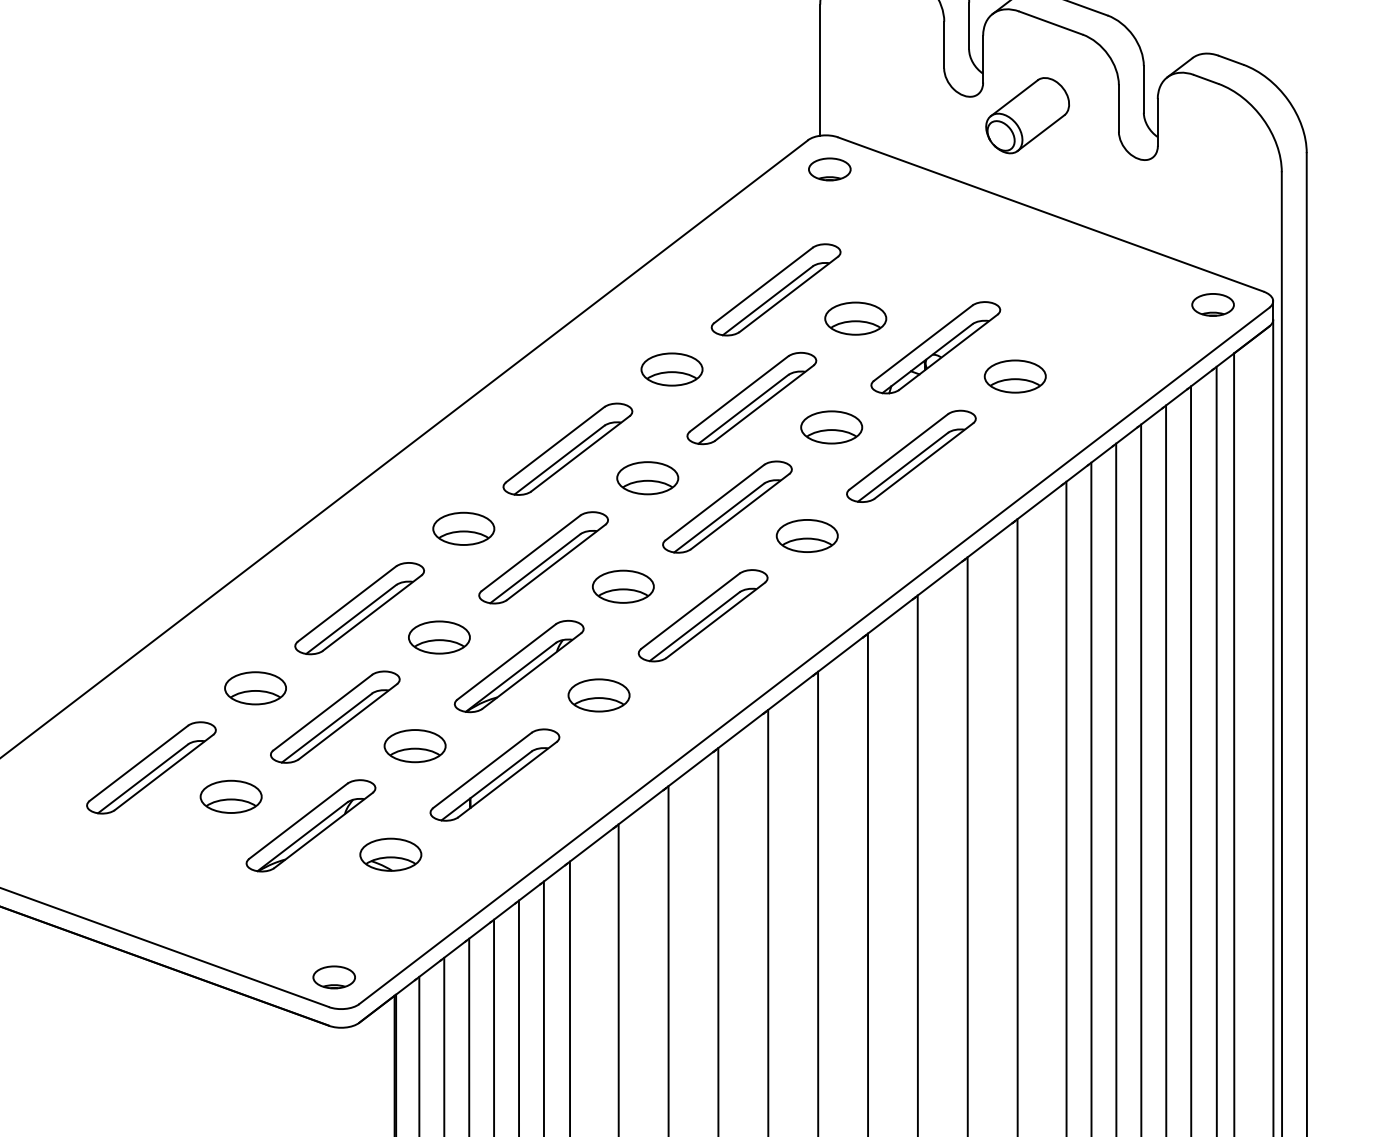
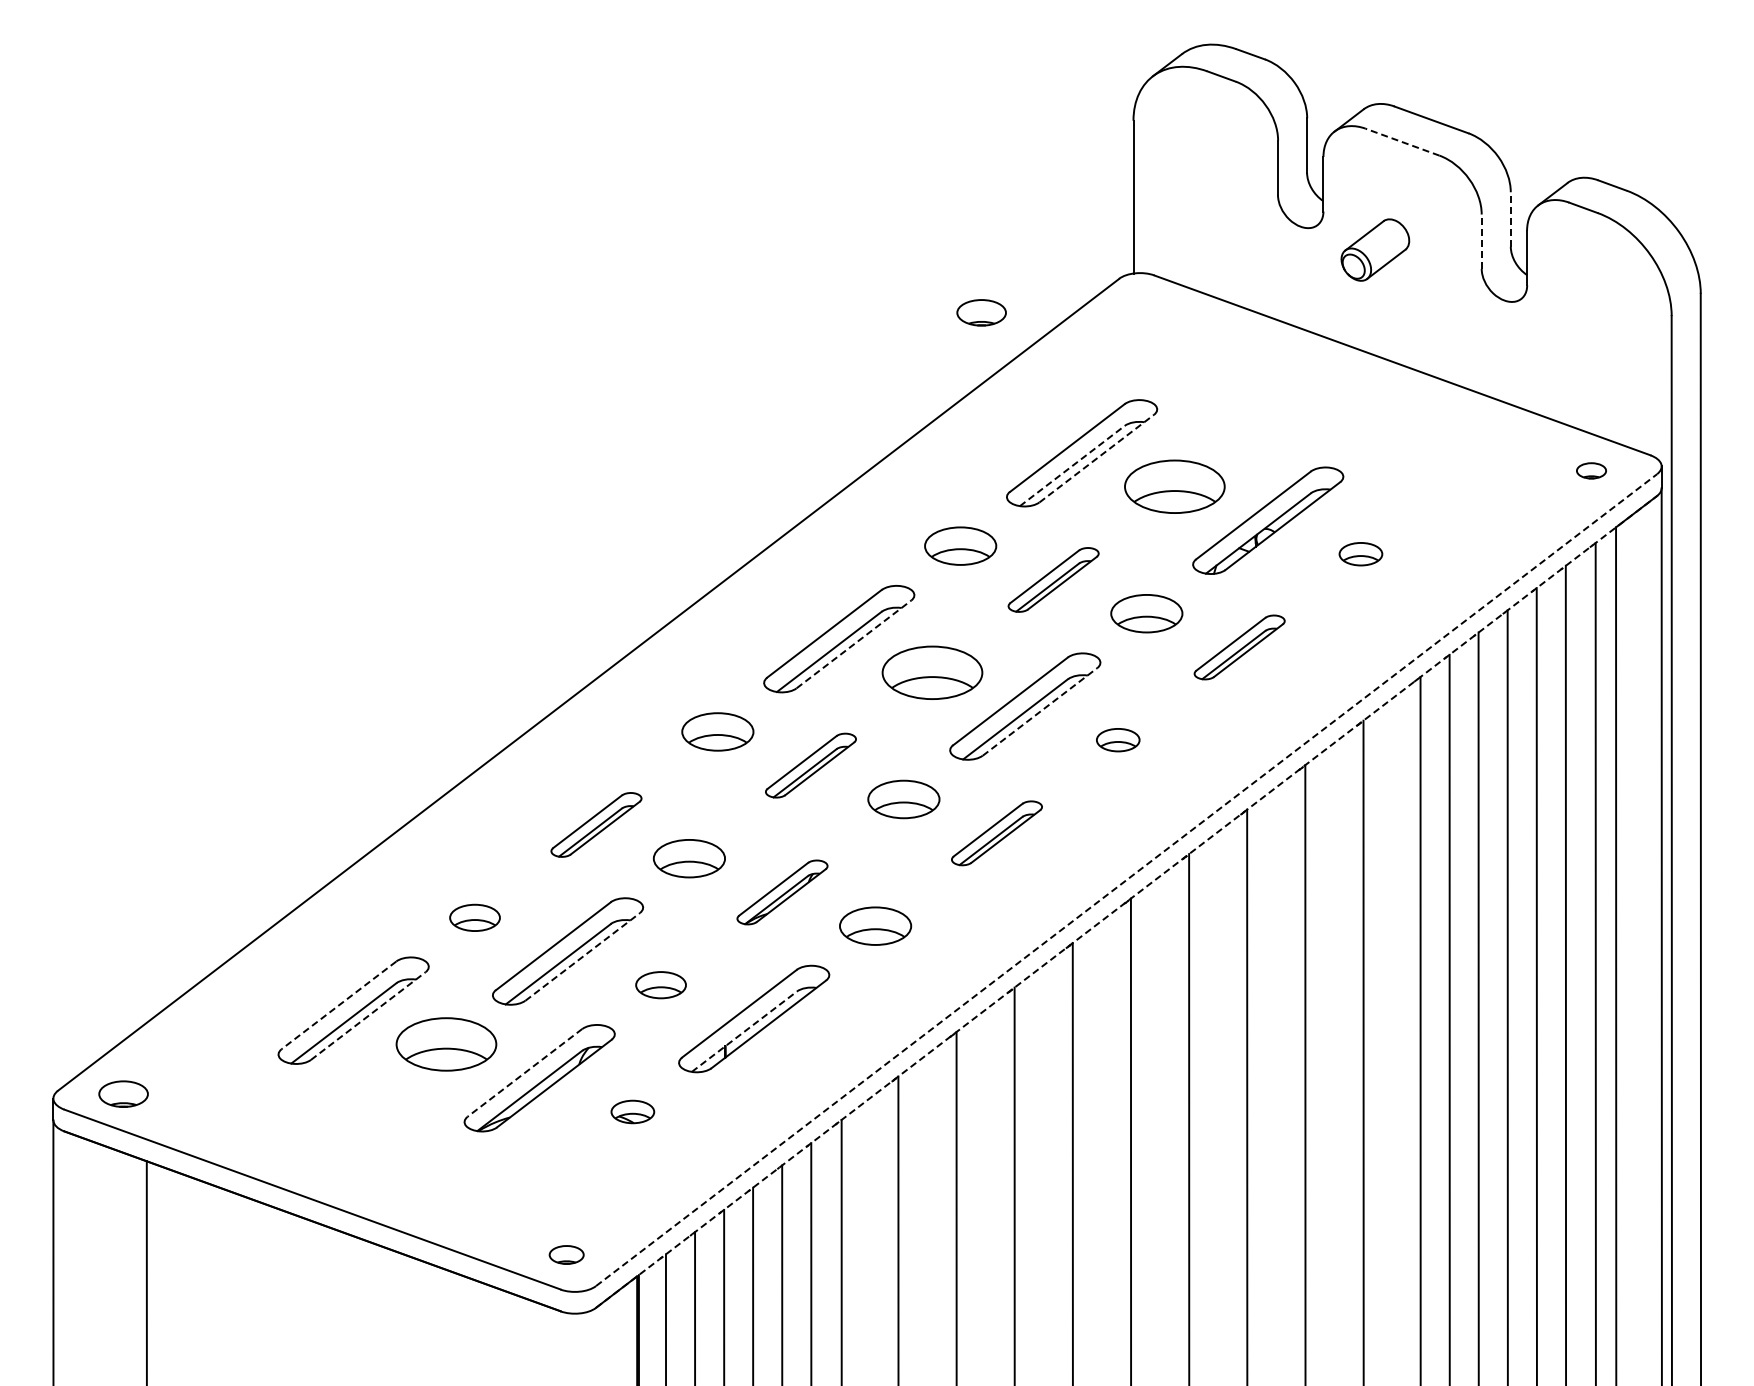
line: (1050, 23) -> (1402, 142), solid -> dashed
line: (1143, 88) -> (1510, 218), solid -> dashed
line: (1118, 108) -> (1481, 241), solid -> dashed
part: (1027, 115) -> (1375, 249), size x0.7
part: (829, 169) -> (981, 312), moved
line: (789, 294) -> (1097, 458), solid -> dashed
line: (767, 300) -> (1072, 465), solid -> dashed
part: (1213, 304) -> (1591, 470), size x0.6
part: (855, 318) -> (1174, 486), size x1.4
part: (1014, 375) -> (1360, 553), size x0.6
part: (751, 398) -> (1053, 579), size x0.6
line: (580, 453) -> (854, 644), solid -> dashed
part: (911, 456) -> (1239, 647), size x0.6
part: (647, 477) -> (931, 672), size x1.4
line: (740, 511) -> (1040, 711), solid -> dashed
part: (806, 535) -> (1117, 739), size x0.6
part: (543, 557) -> (810, 765), size x0.6
part: (359, 608) -> (596, 824), size x0.6
part: (702, 615) -> (996, 833), size x0.6
line: (814, 656) -> (1126, 880), solid -> dashed
part: (519, 666) -> (782, 892), size x0.6
line: (814, 674) -> (1126, 901), solid -> dashed
part: (255, 688) -> (474, 917), size x0.7
line: (348, 721) -> (583, 956), solid -> dashed
part: (414, 745) -> (660, 984), size x0.7
line: (138, 763) -> (338, 1005), solid -> dashed
line: (164, 772) -> (368, 1015), solid -> dashed
line: (486, 785) -> (744, 1031), solid -> dashed
part: (231, 796) -> (446, 1044), size x1.4
line: (297, 821) -> (524, 1073), solid -> dashed
part: (390, 854) -> (632, 1111), size x0.6
part: (334, 977) -> (566, 1254), size x0.7

